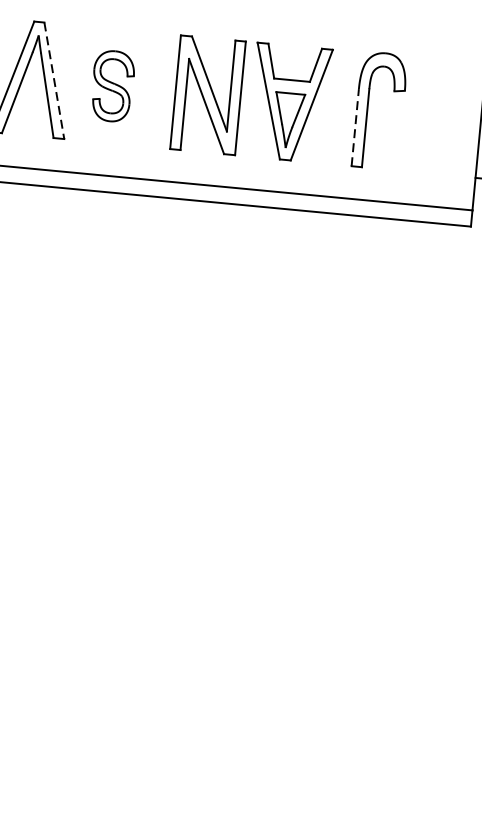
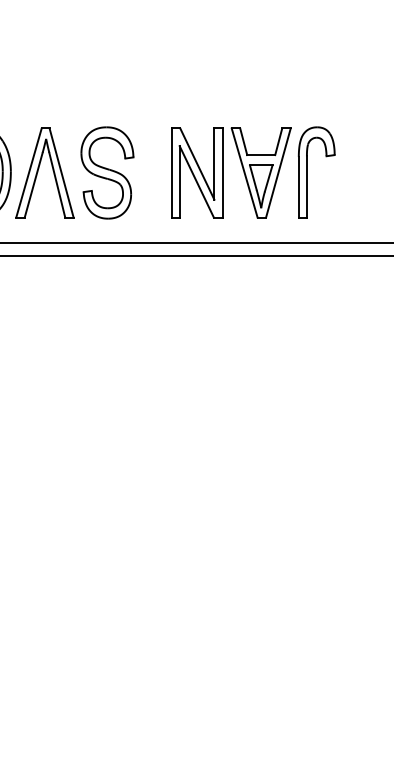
line: (54, 81) -> (61, 173), dashed -> solid
part: (112, 85) -> (107, 172), size x1.67
part: (241, 97) -> (223, 172), moved
line: (354, 126) -> (298, 186), dashed -> solid

